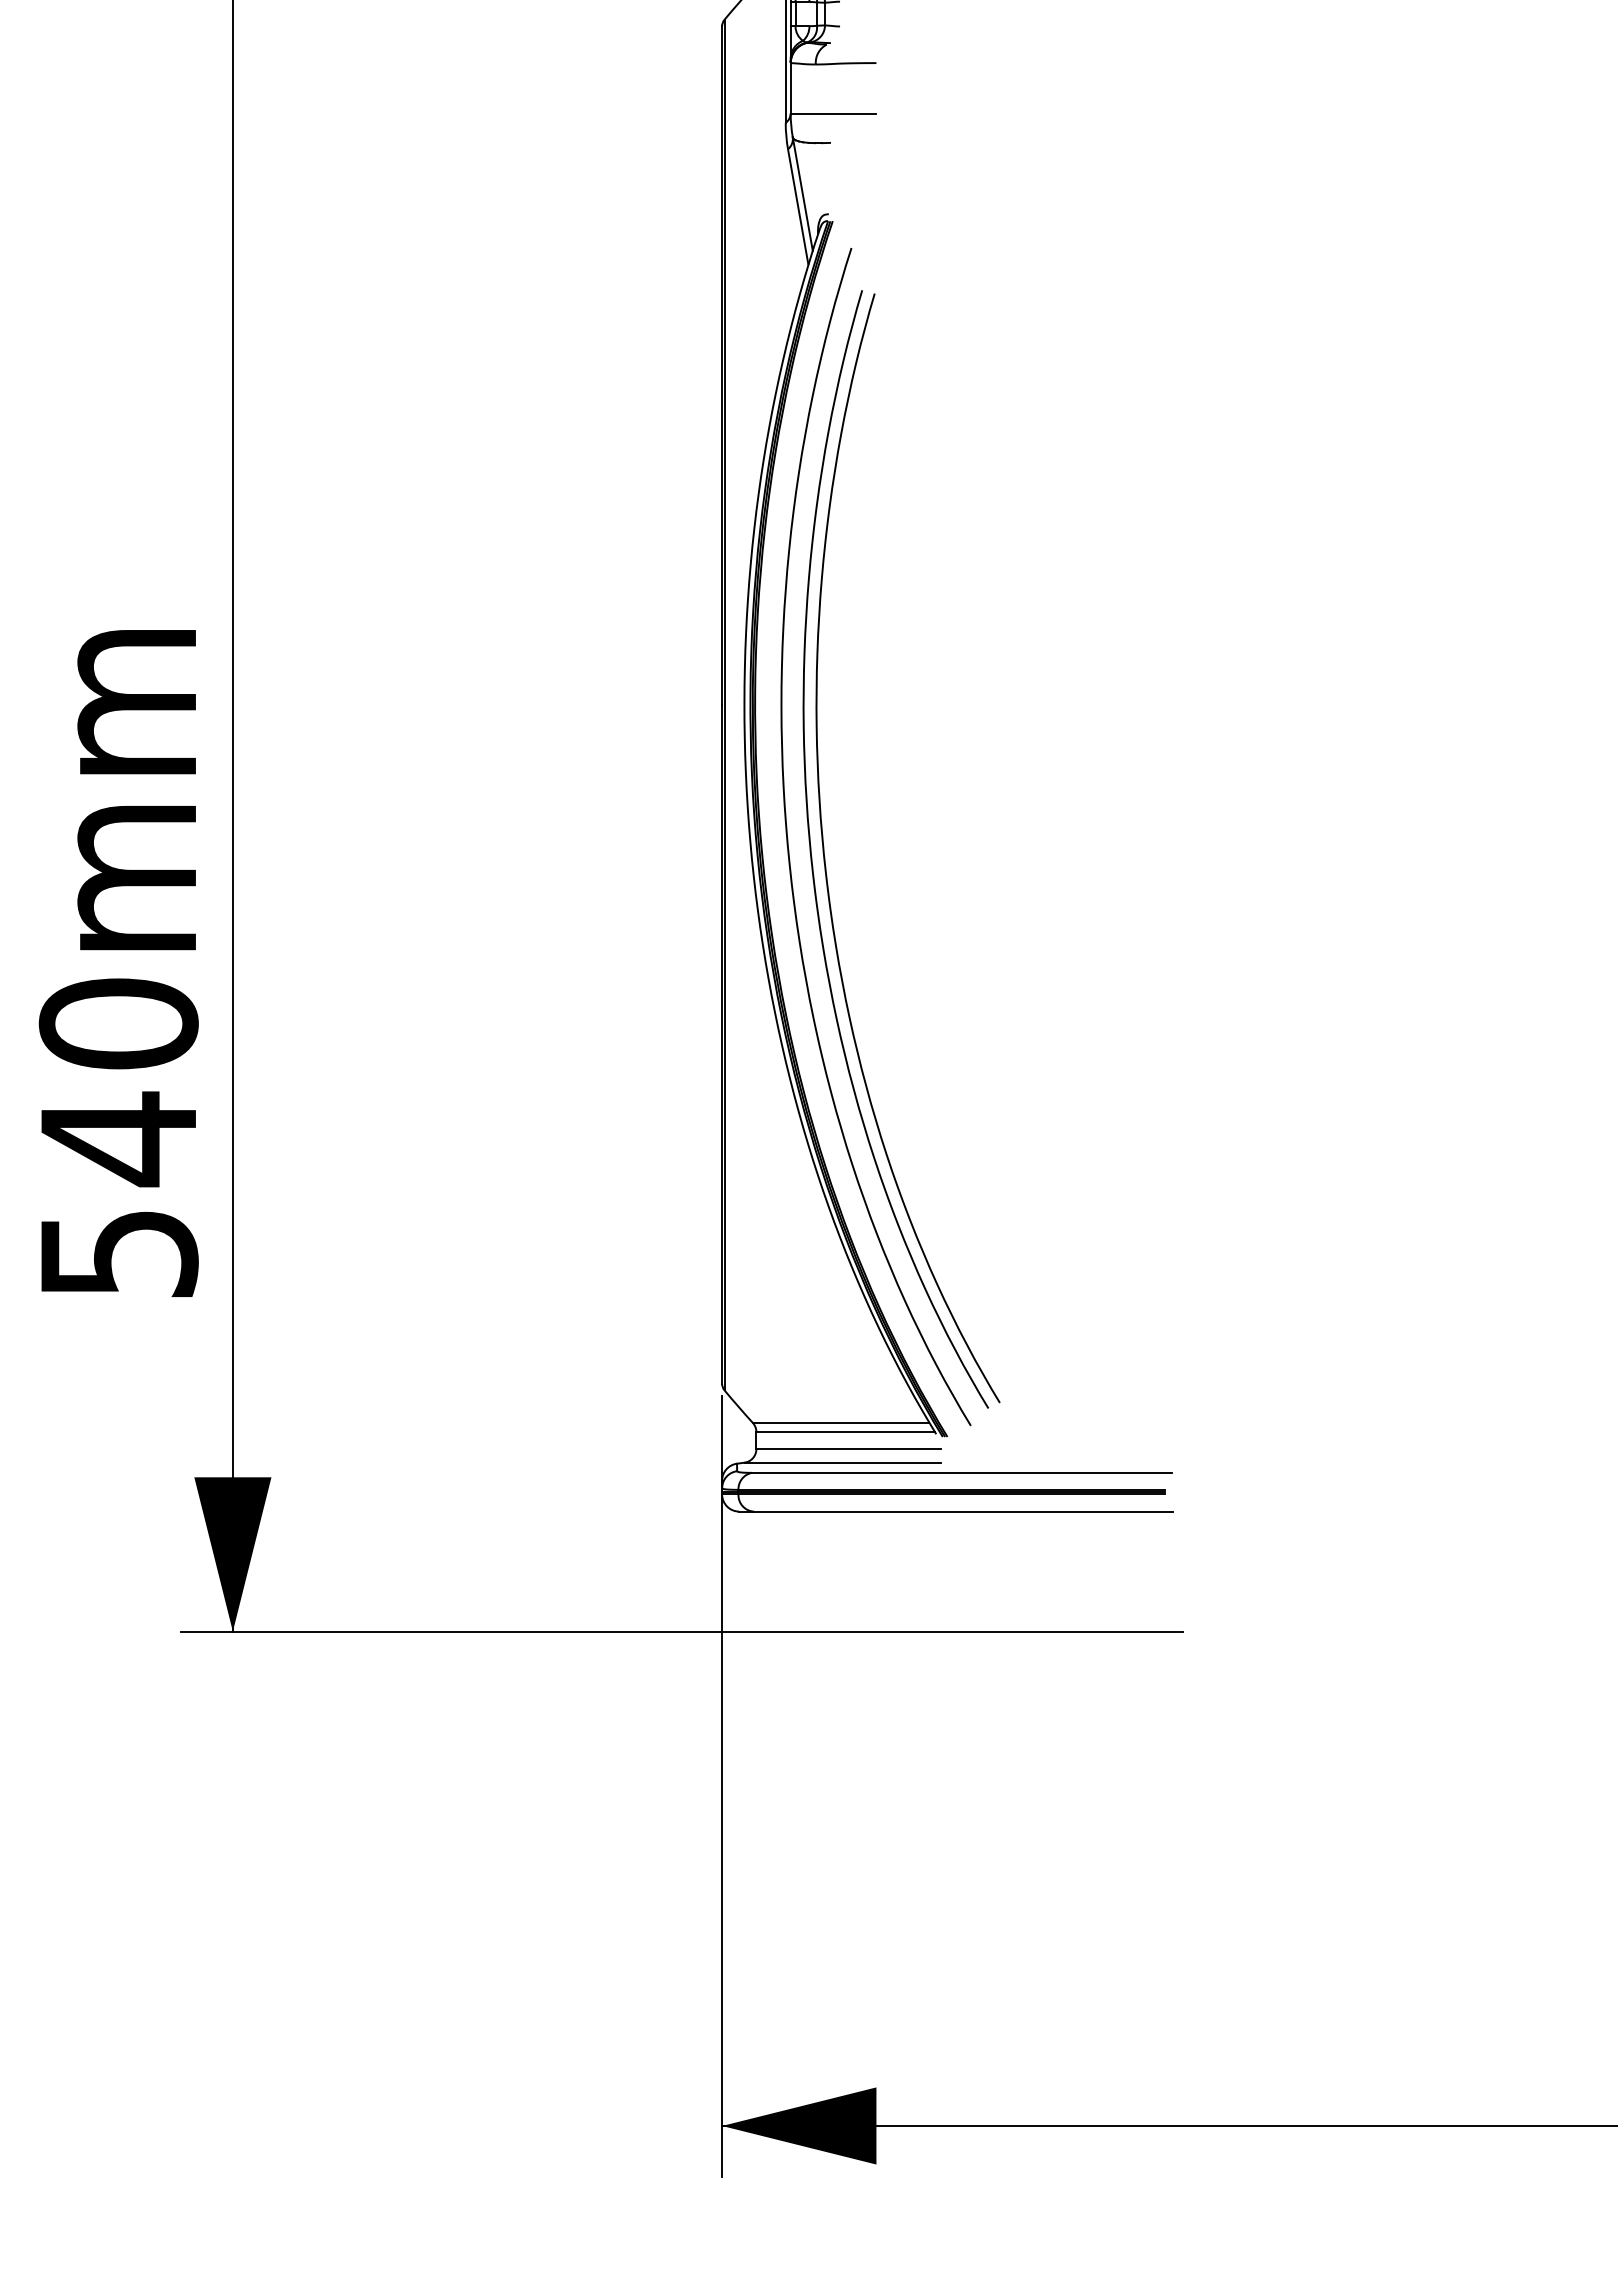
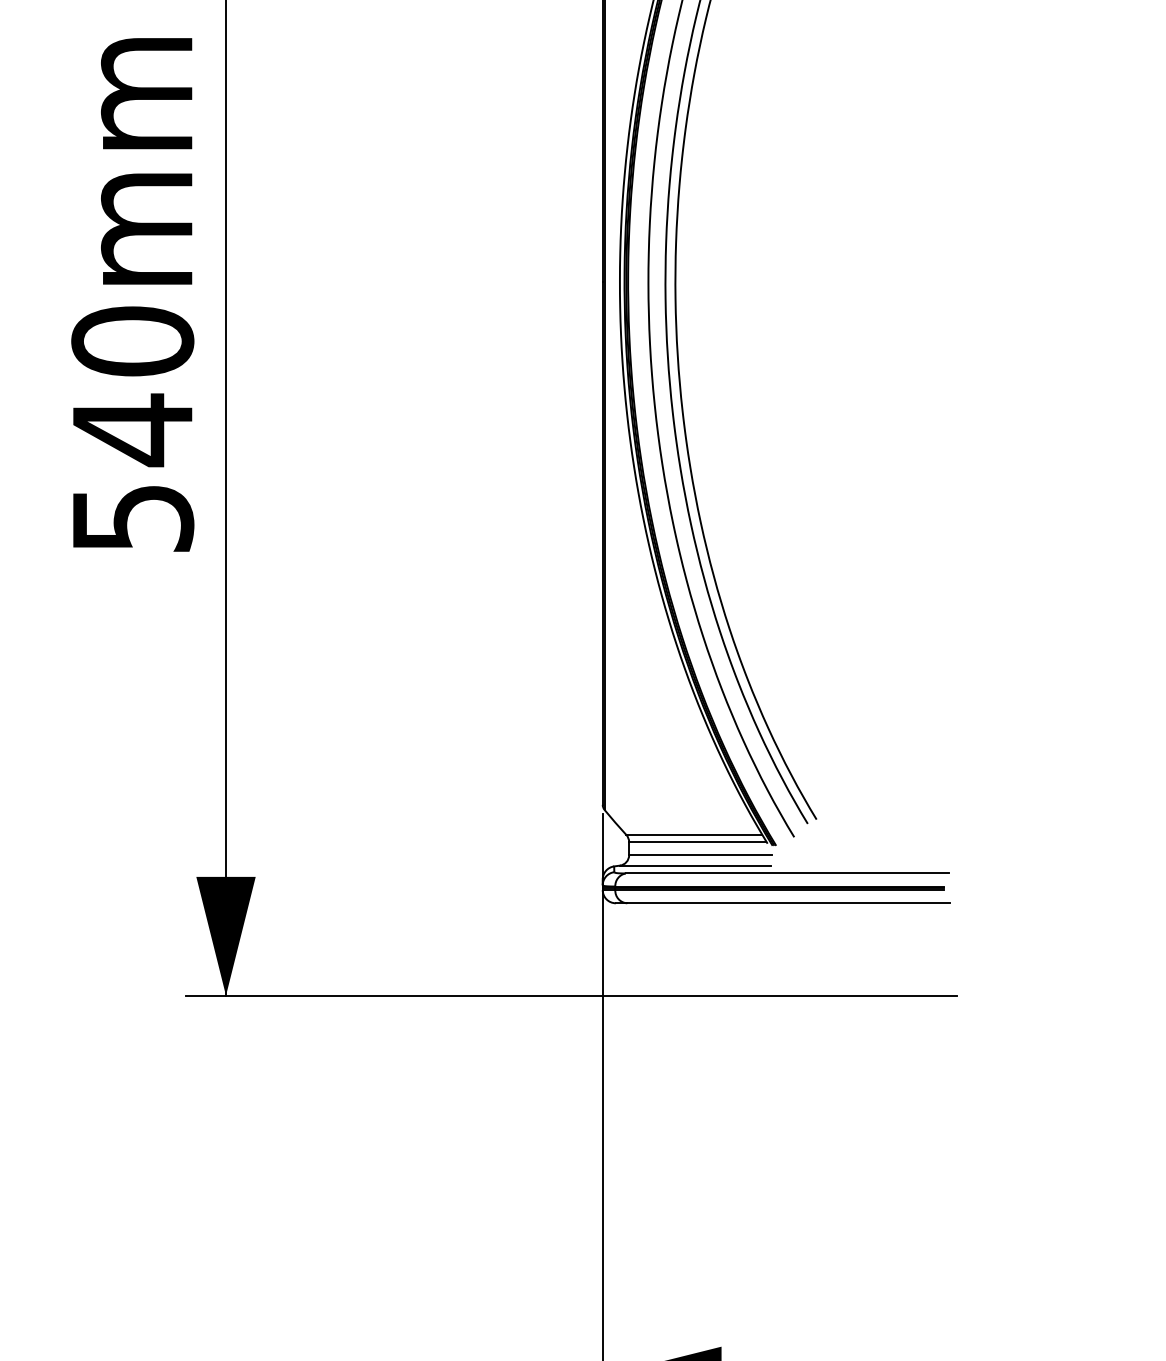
text: (118, 963) -> (132, 294), moved

